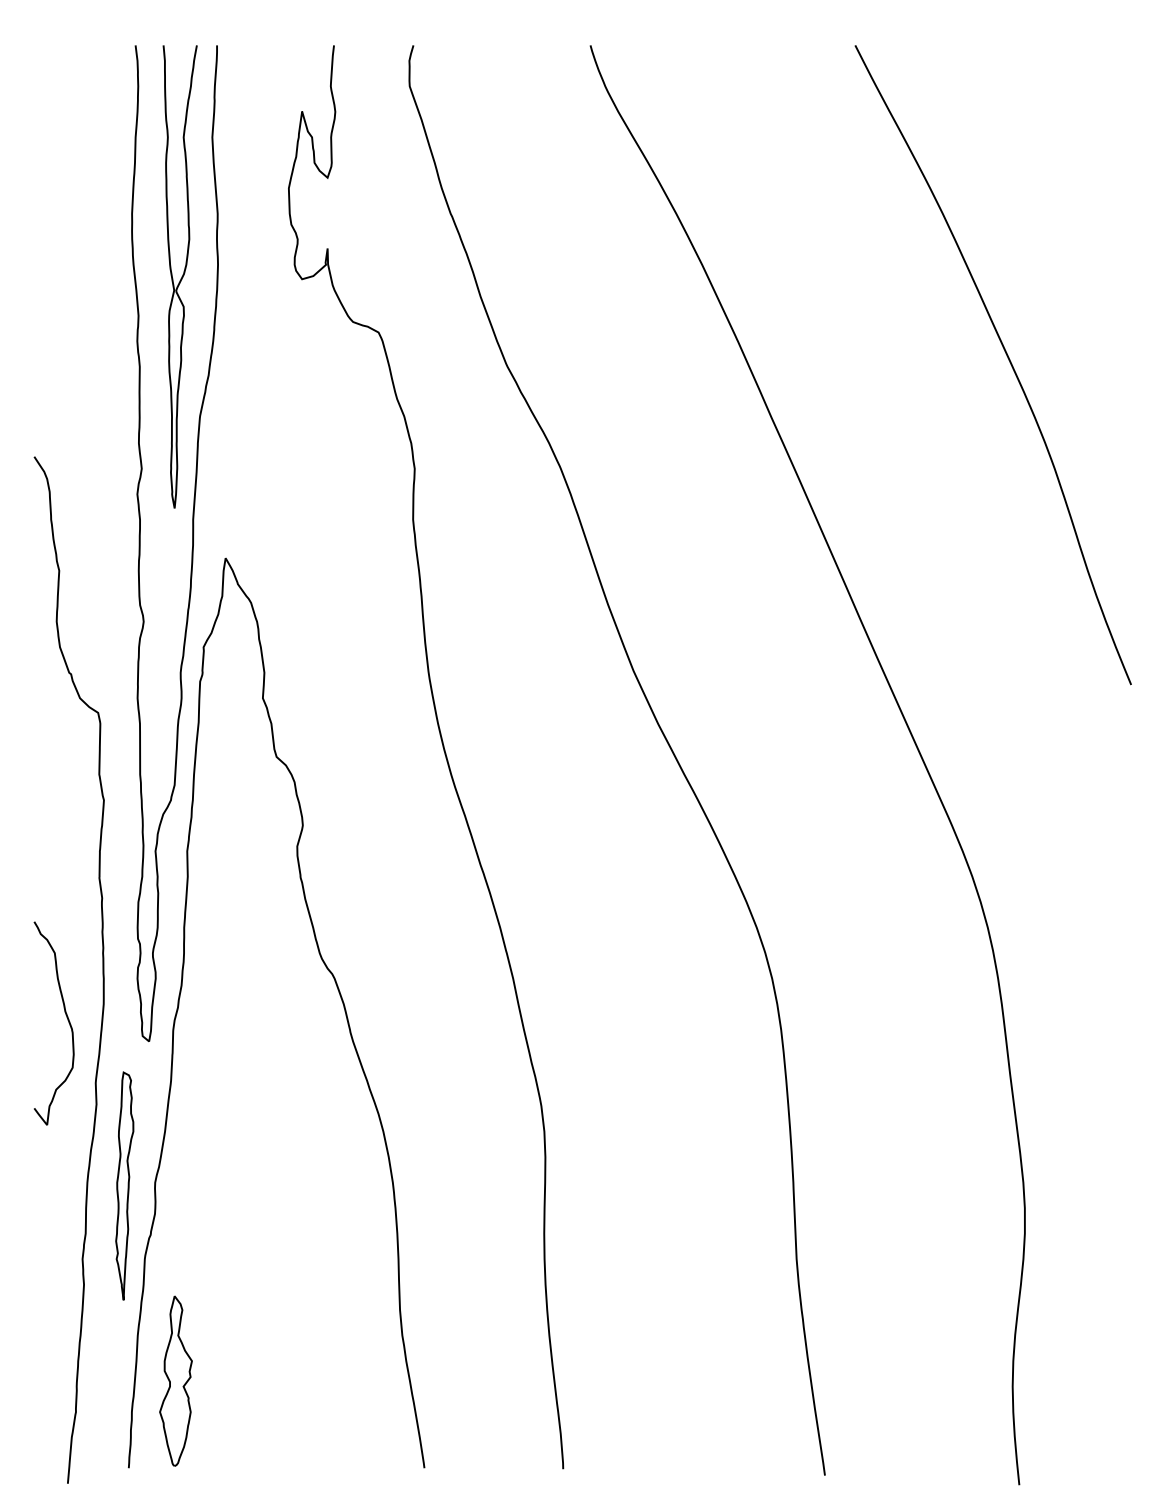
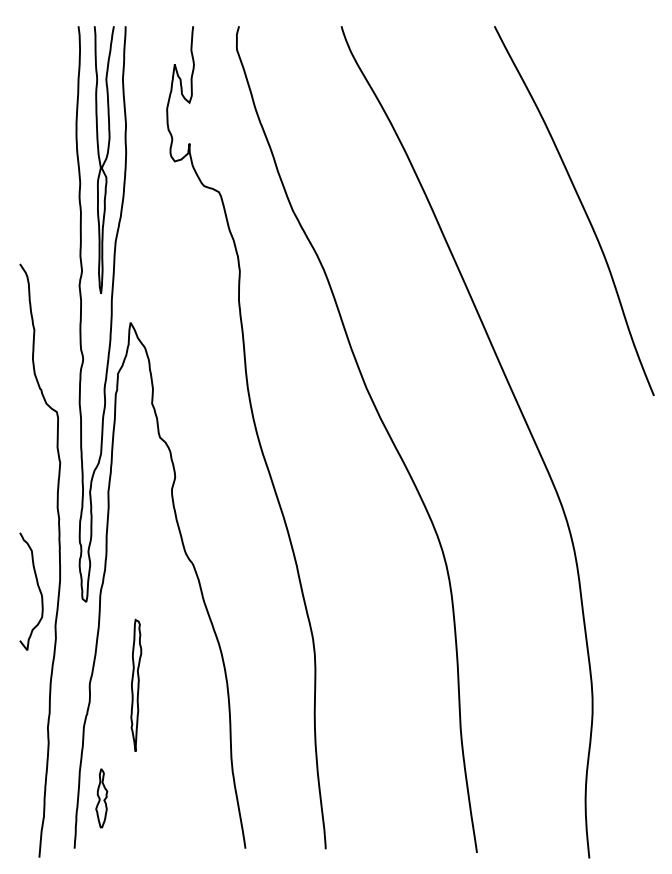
part: (125, 1184) -> (136, 684), moved
part: (175, 1381) -> (101, 798), size x0.6

